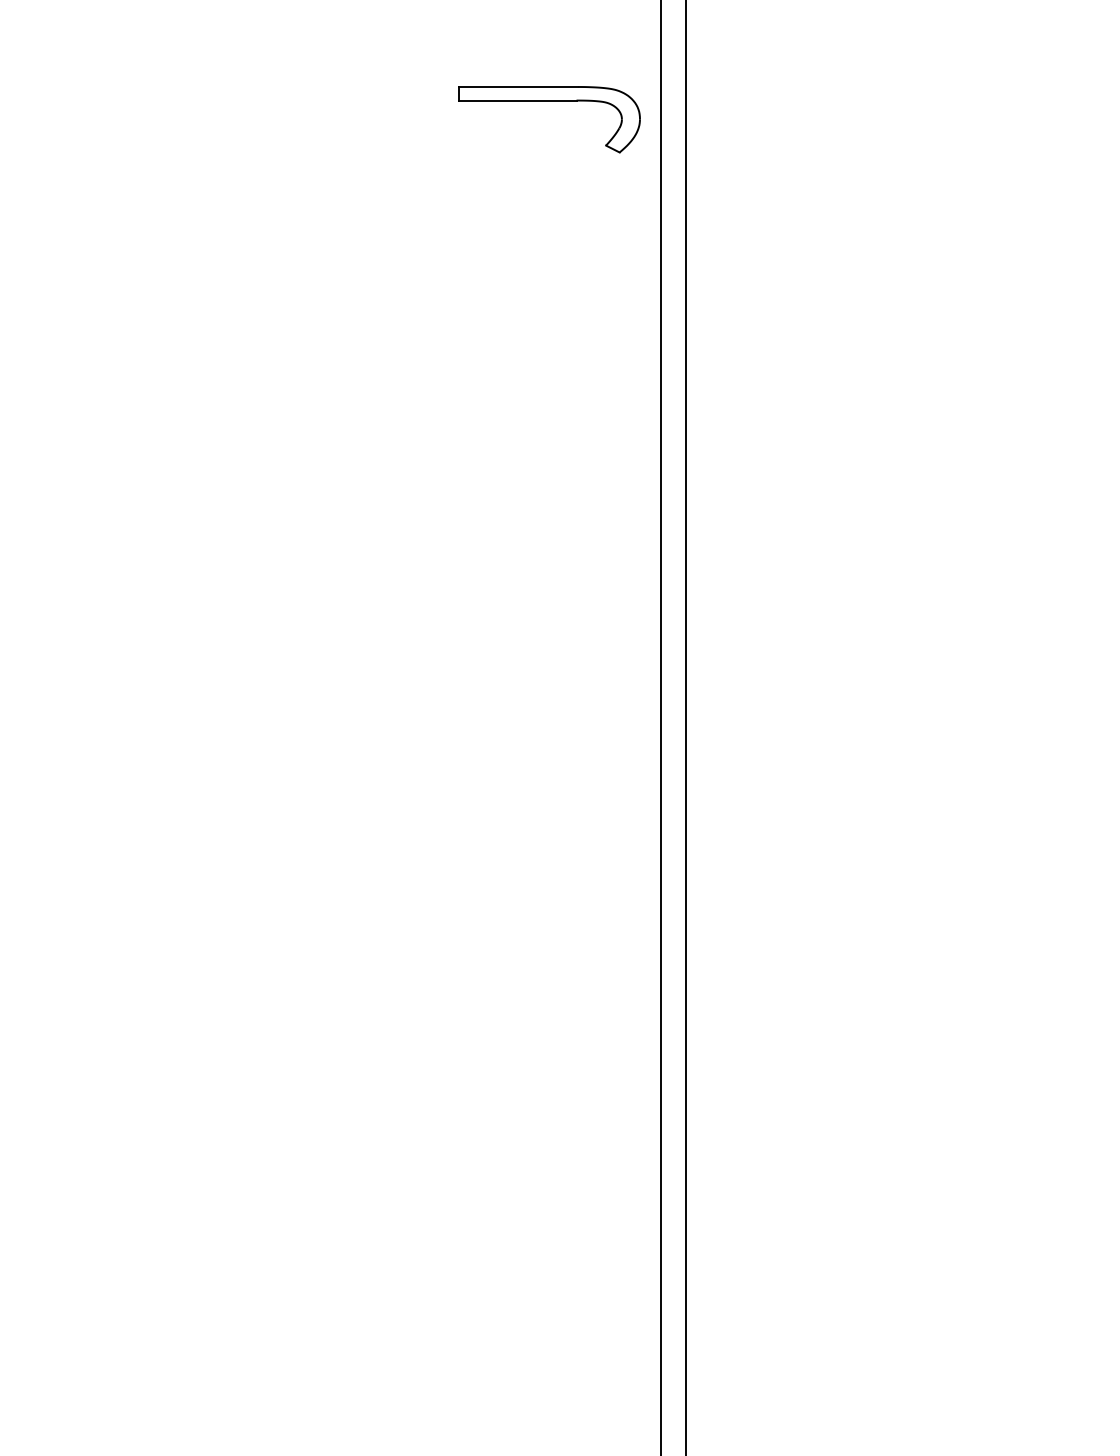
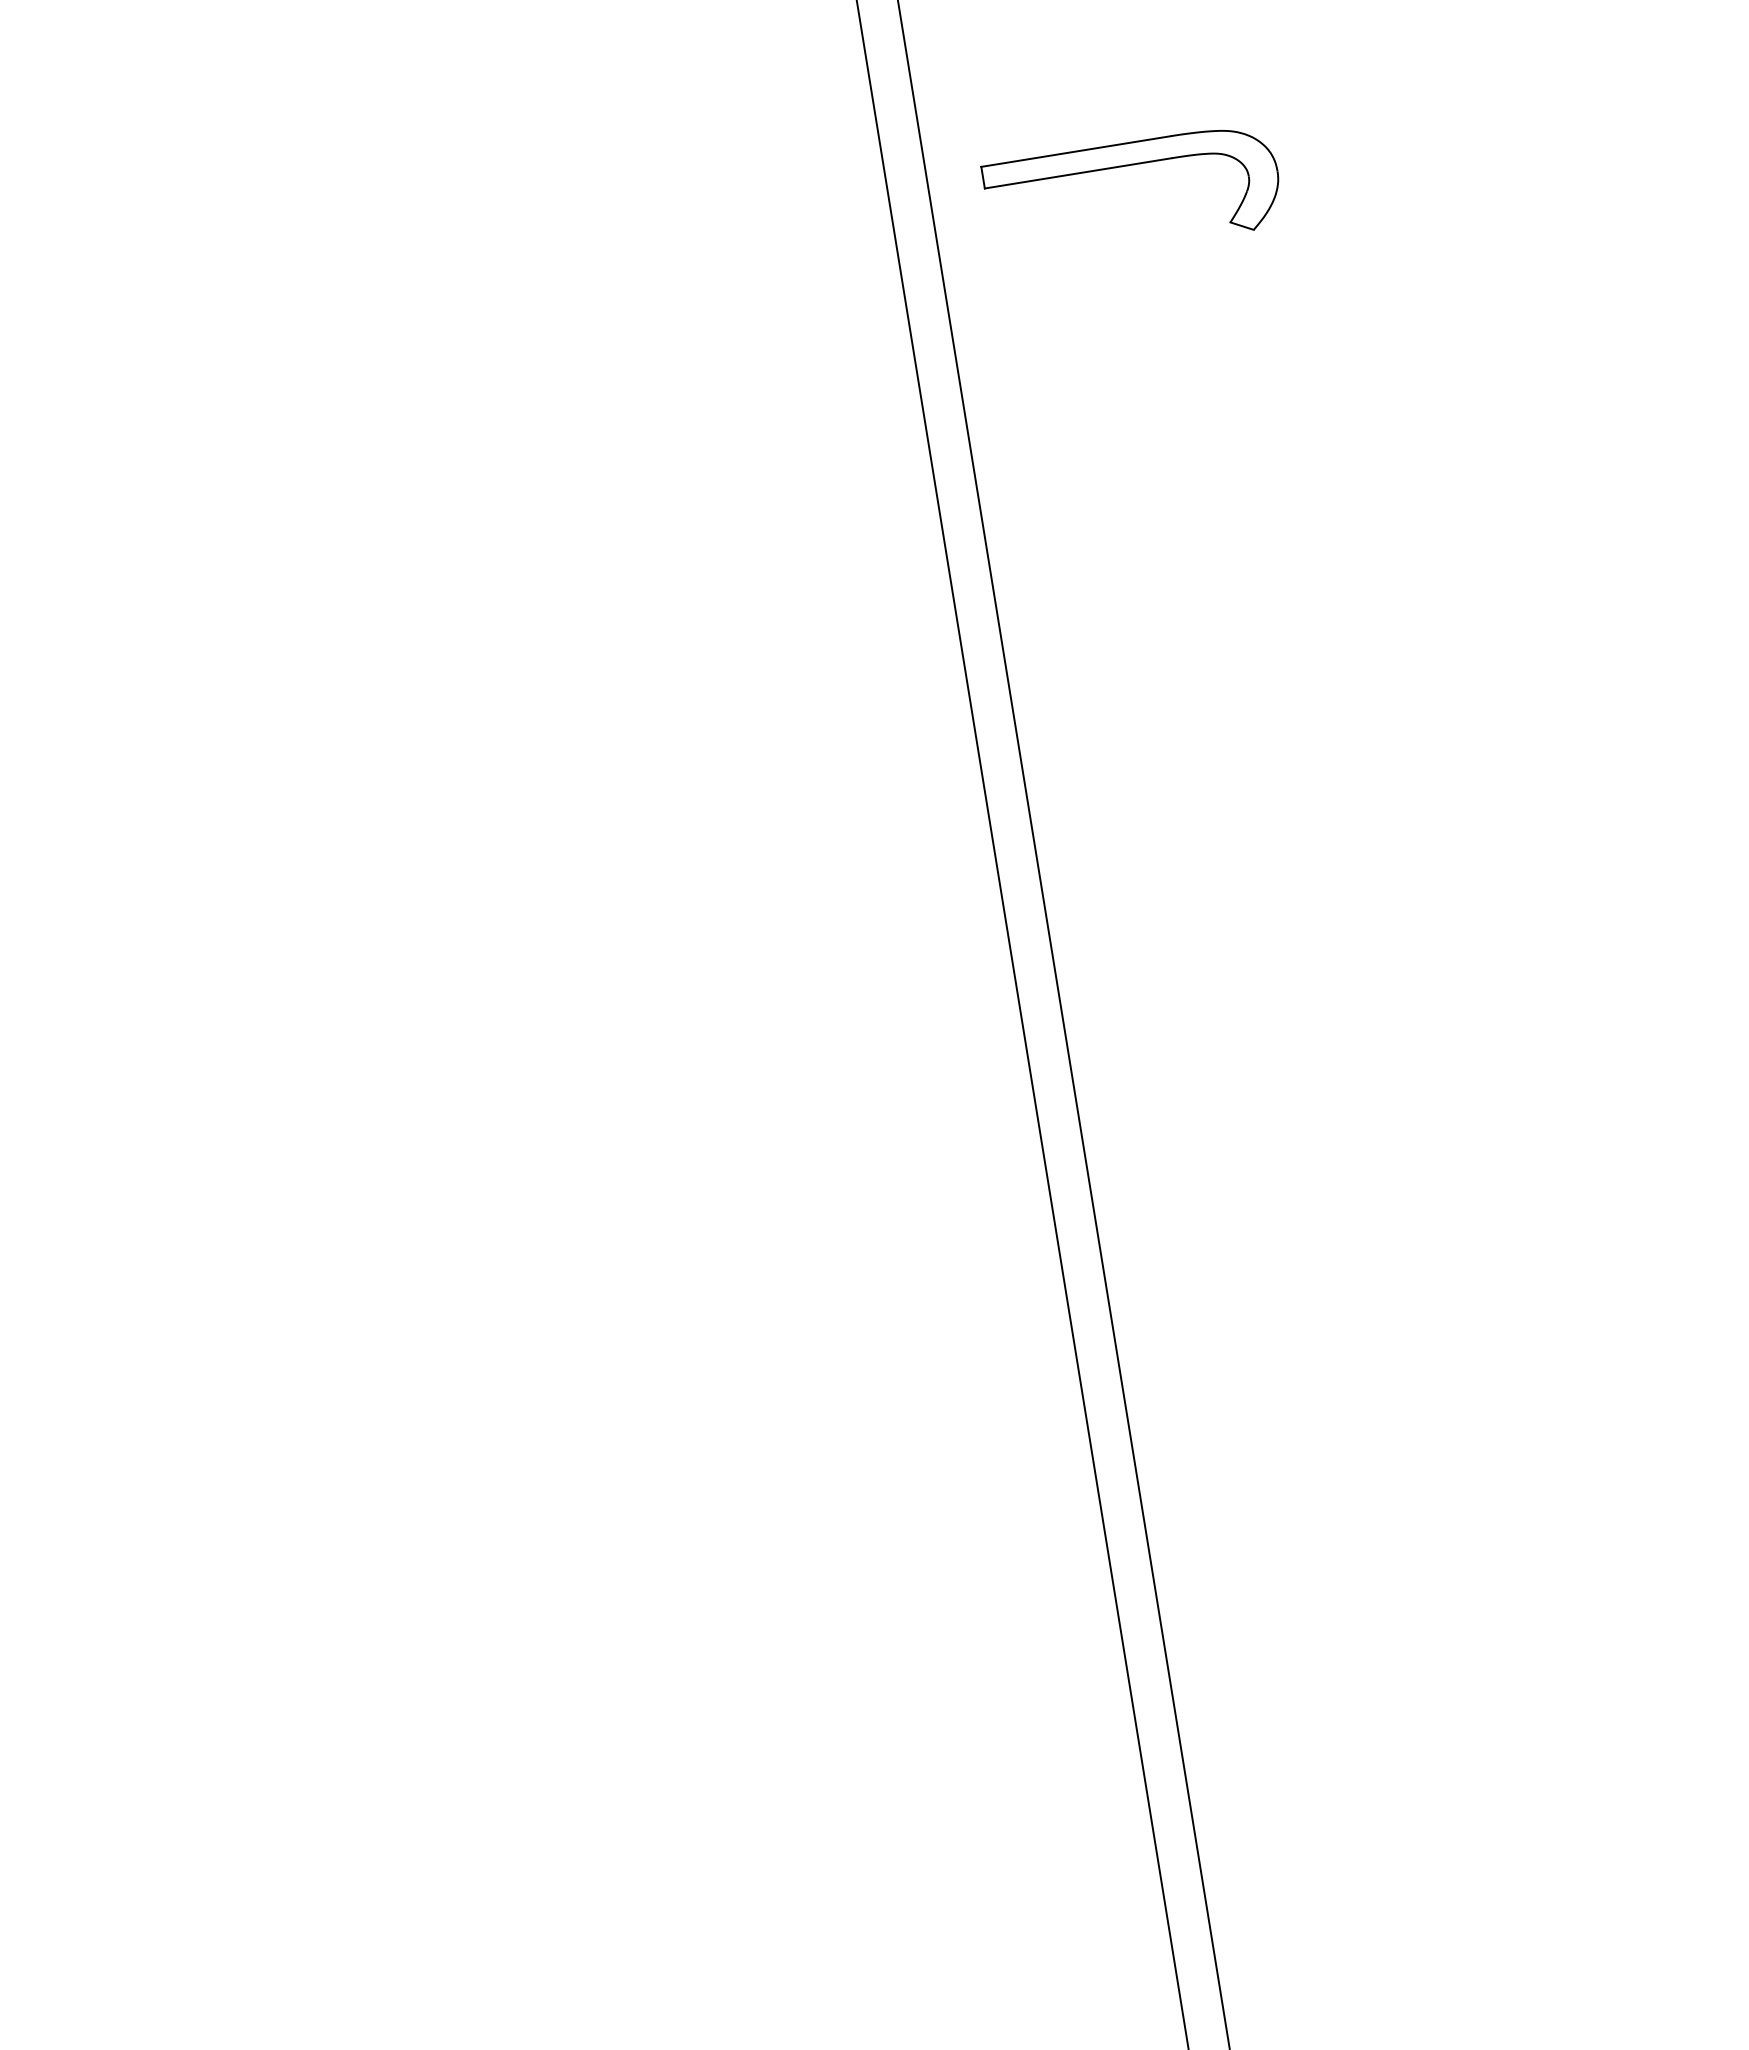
part: (549, 101) -> (1128, 166), moved

